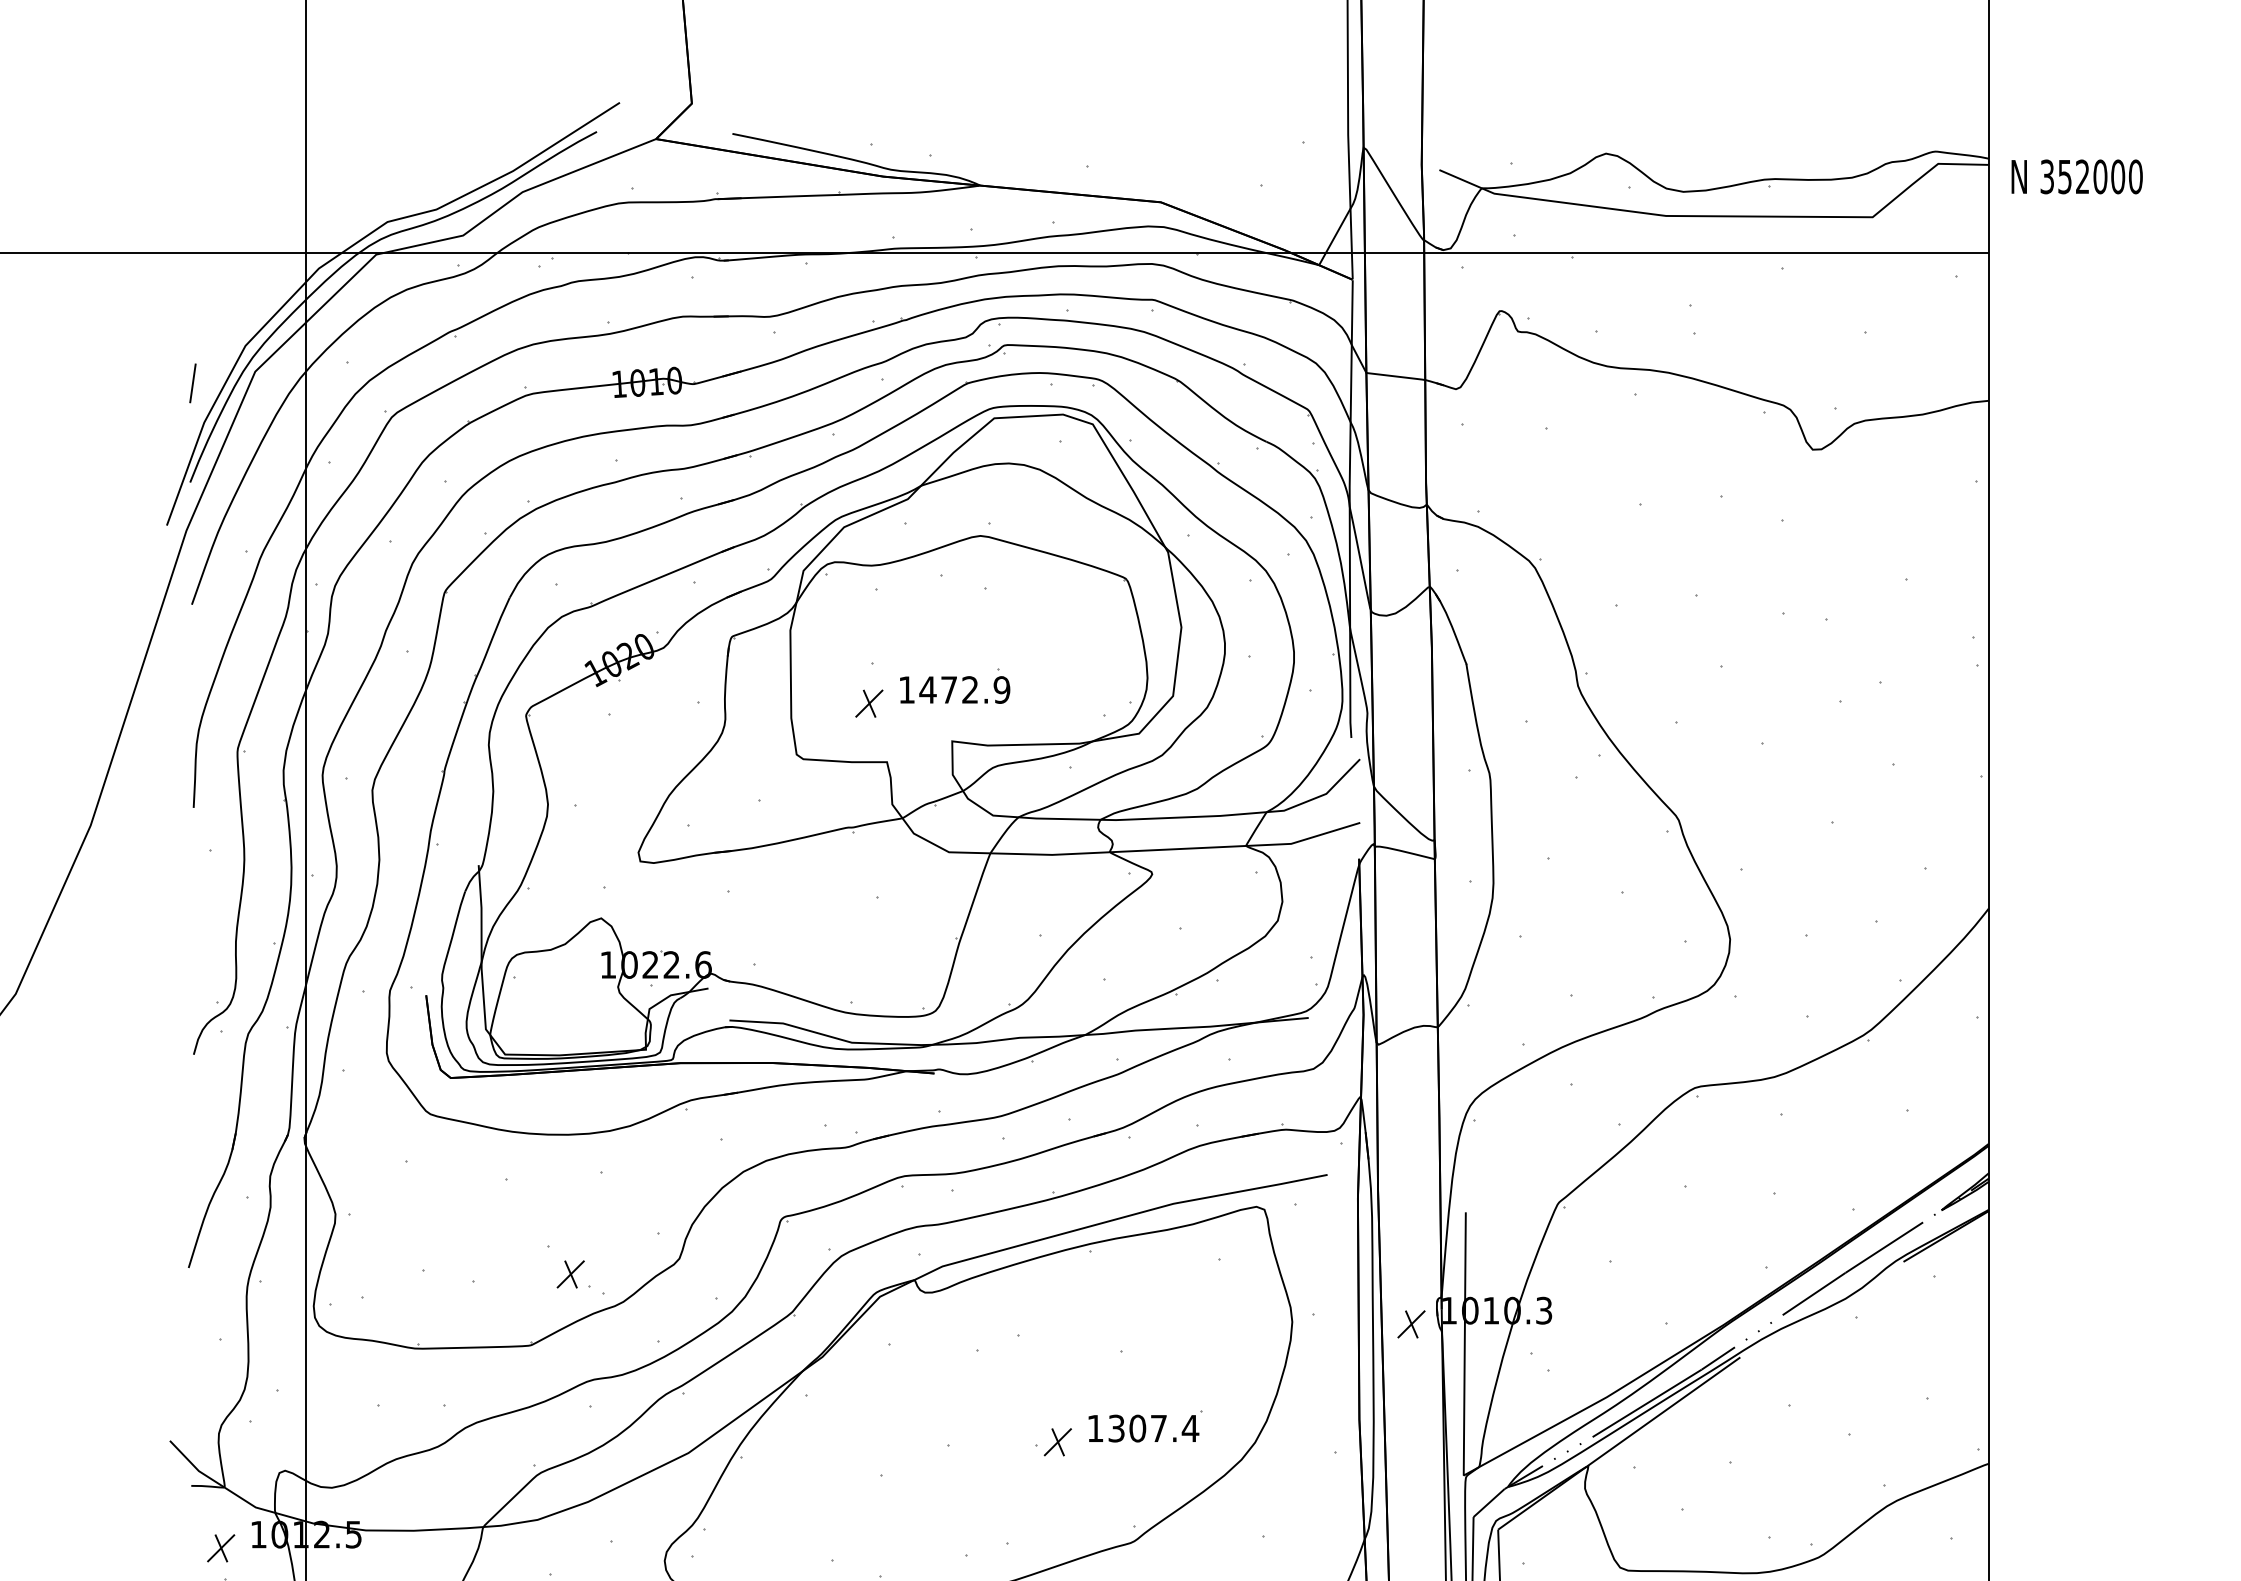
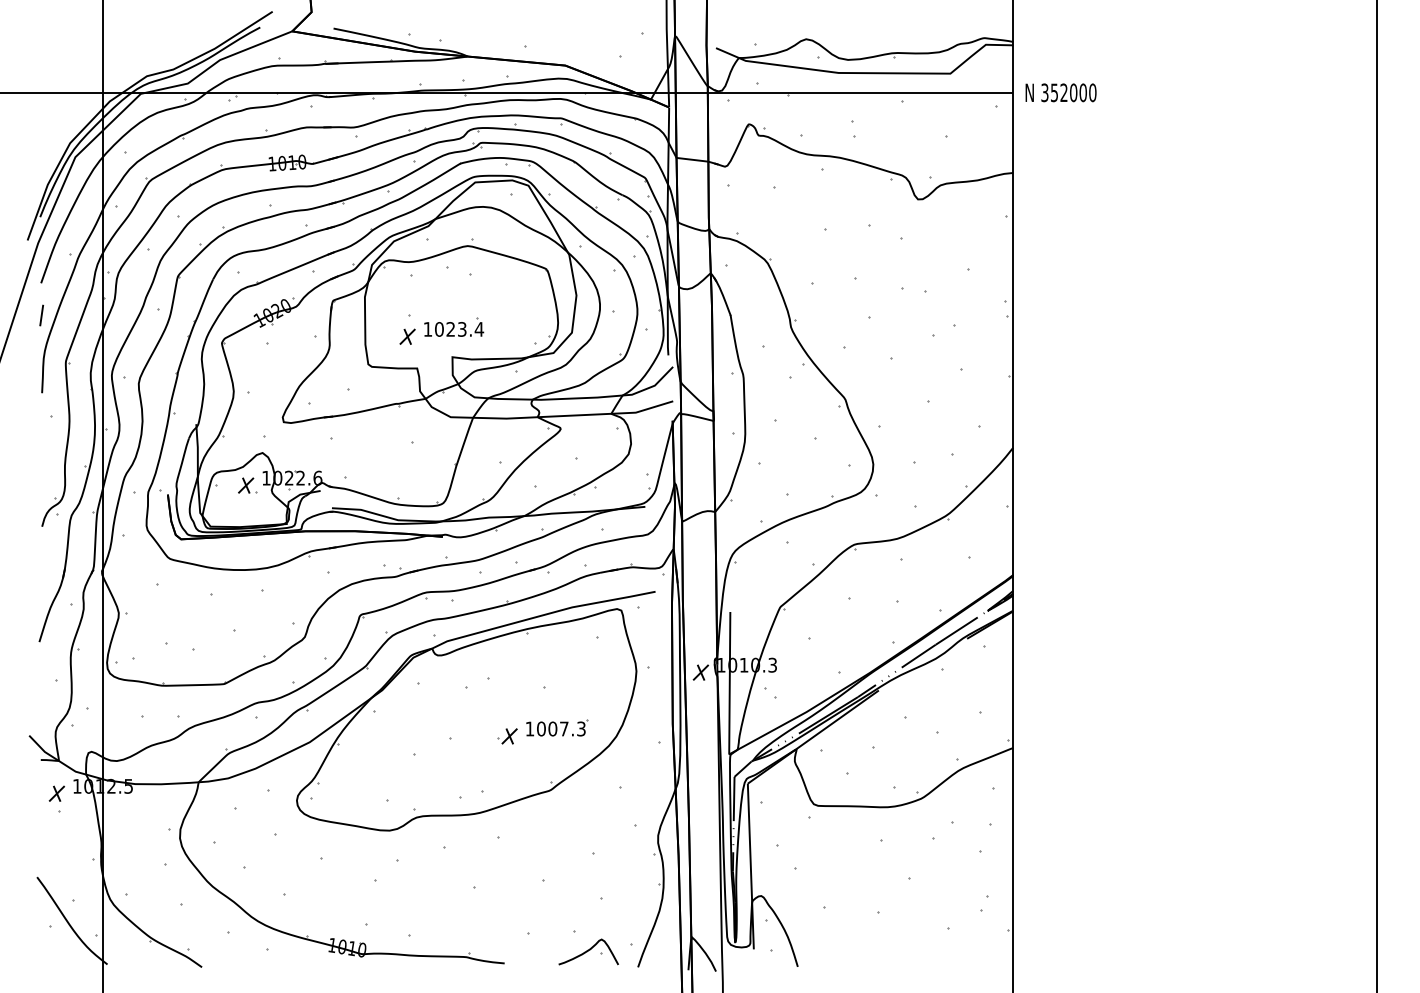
text: (2076, 176) -> (1060, 92), moved
line: (192, 383) -> (41, 315), moved
text: (965, 690) -> (459, 329), 1472.9 -> 1023.4
part: (573, 1274) -> (247, 485), moved
text: (1153, 1427) -> (561, 728), 1307.4 -> 1007.3

